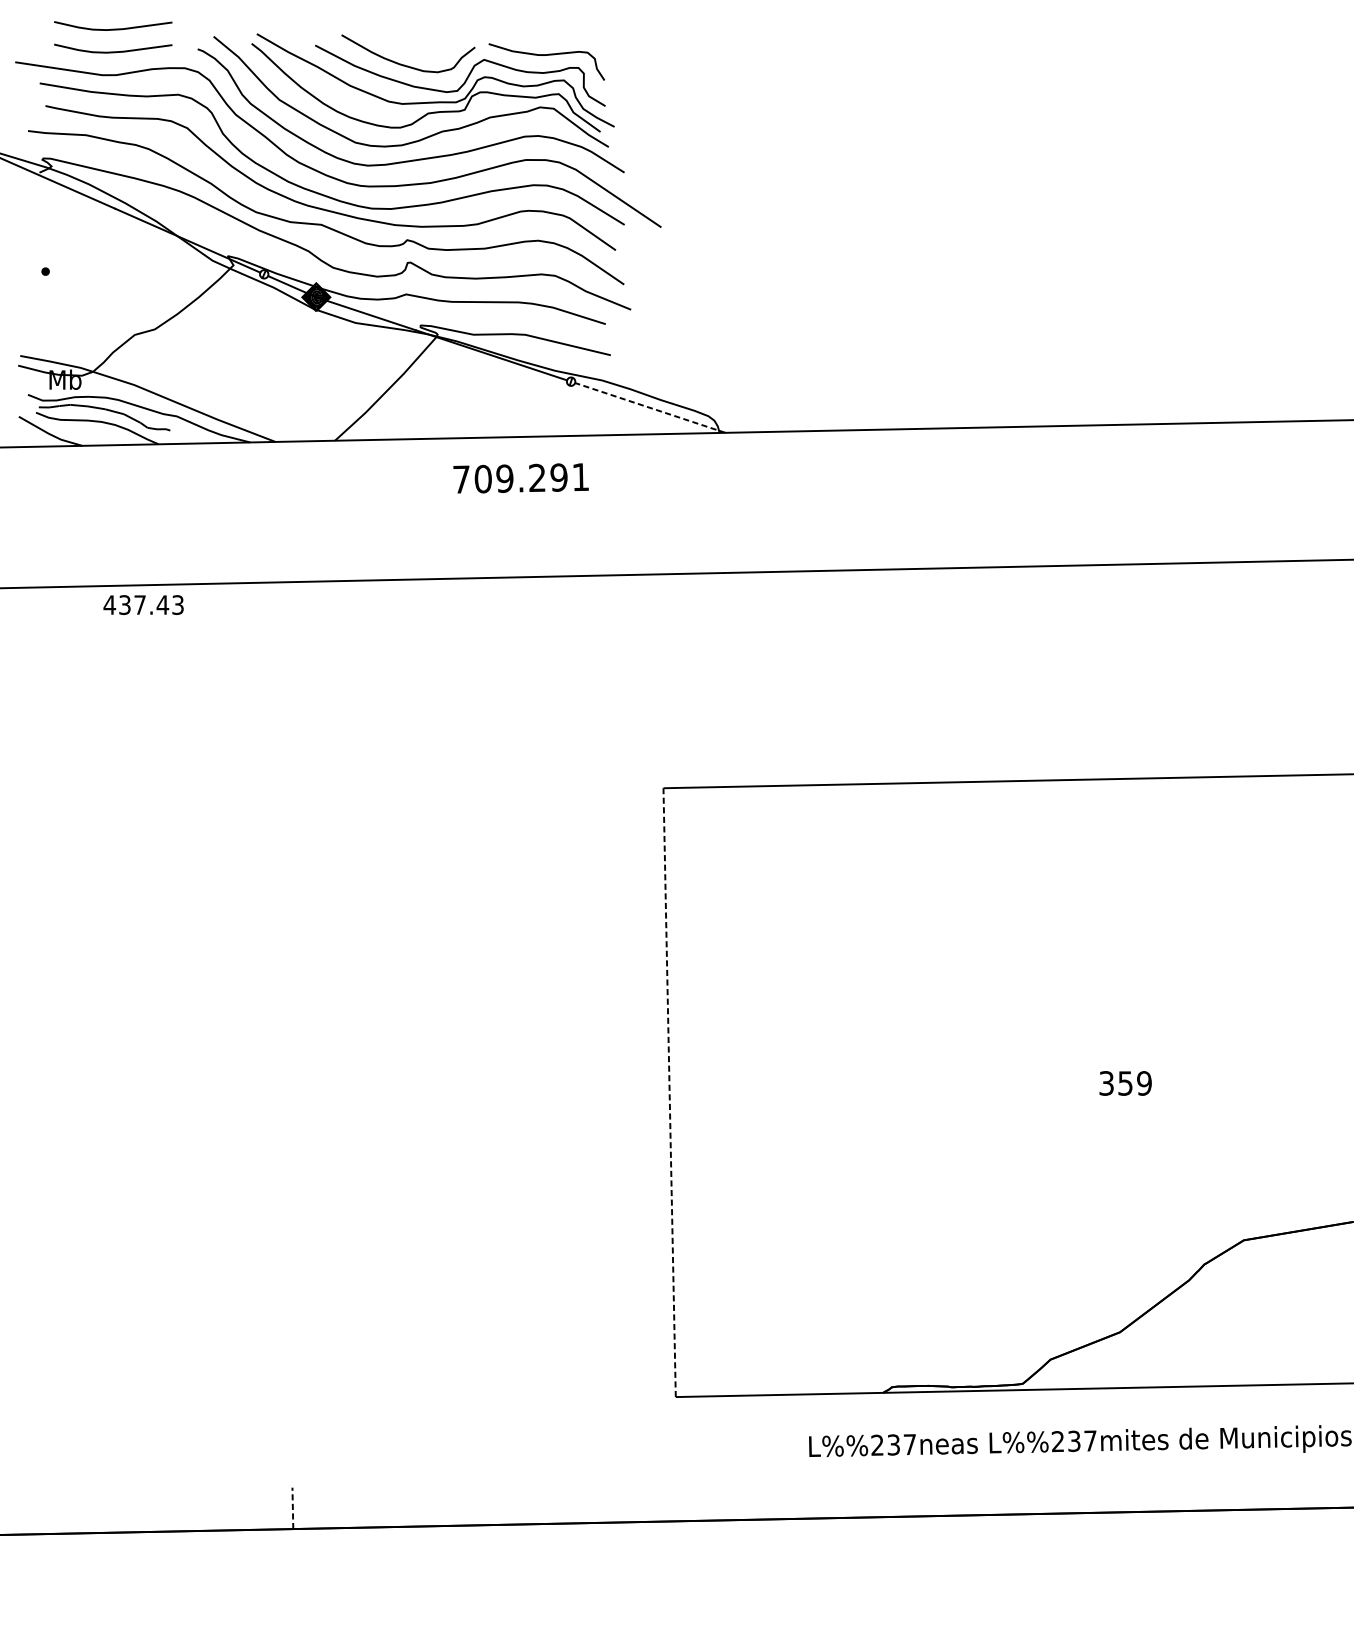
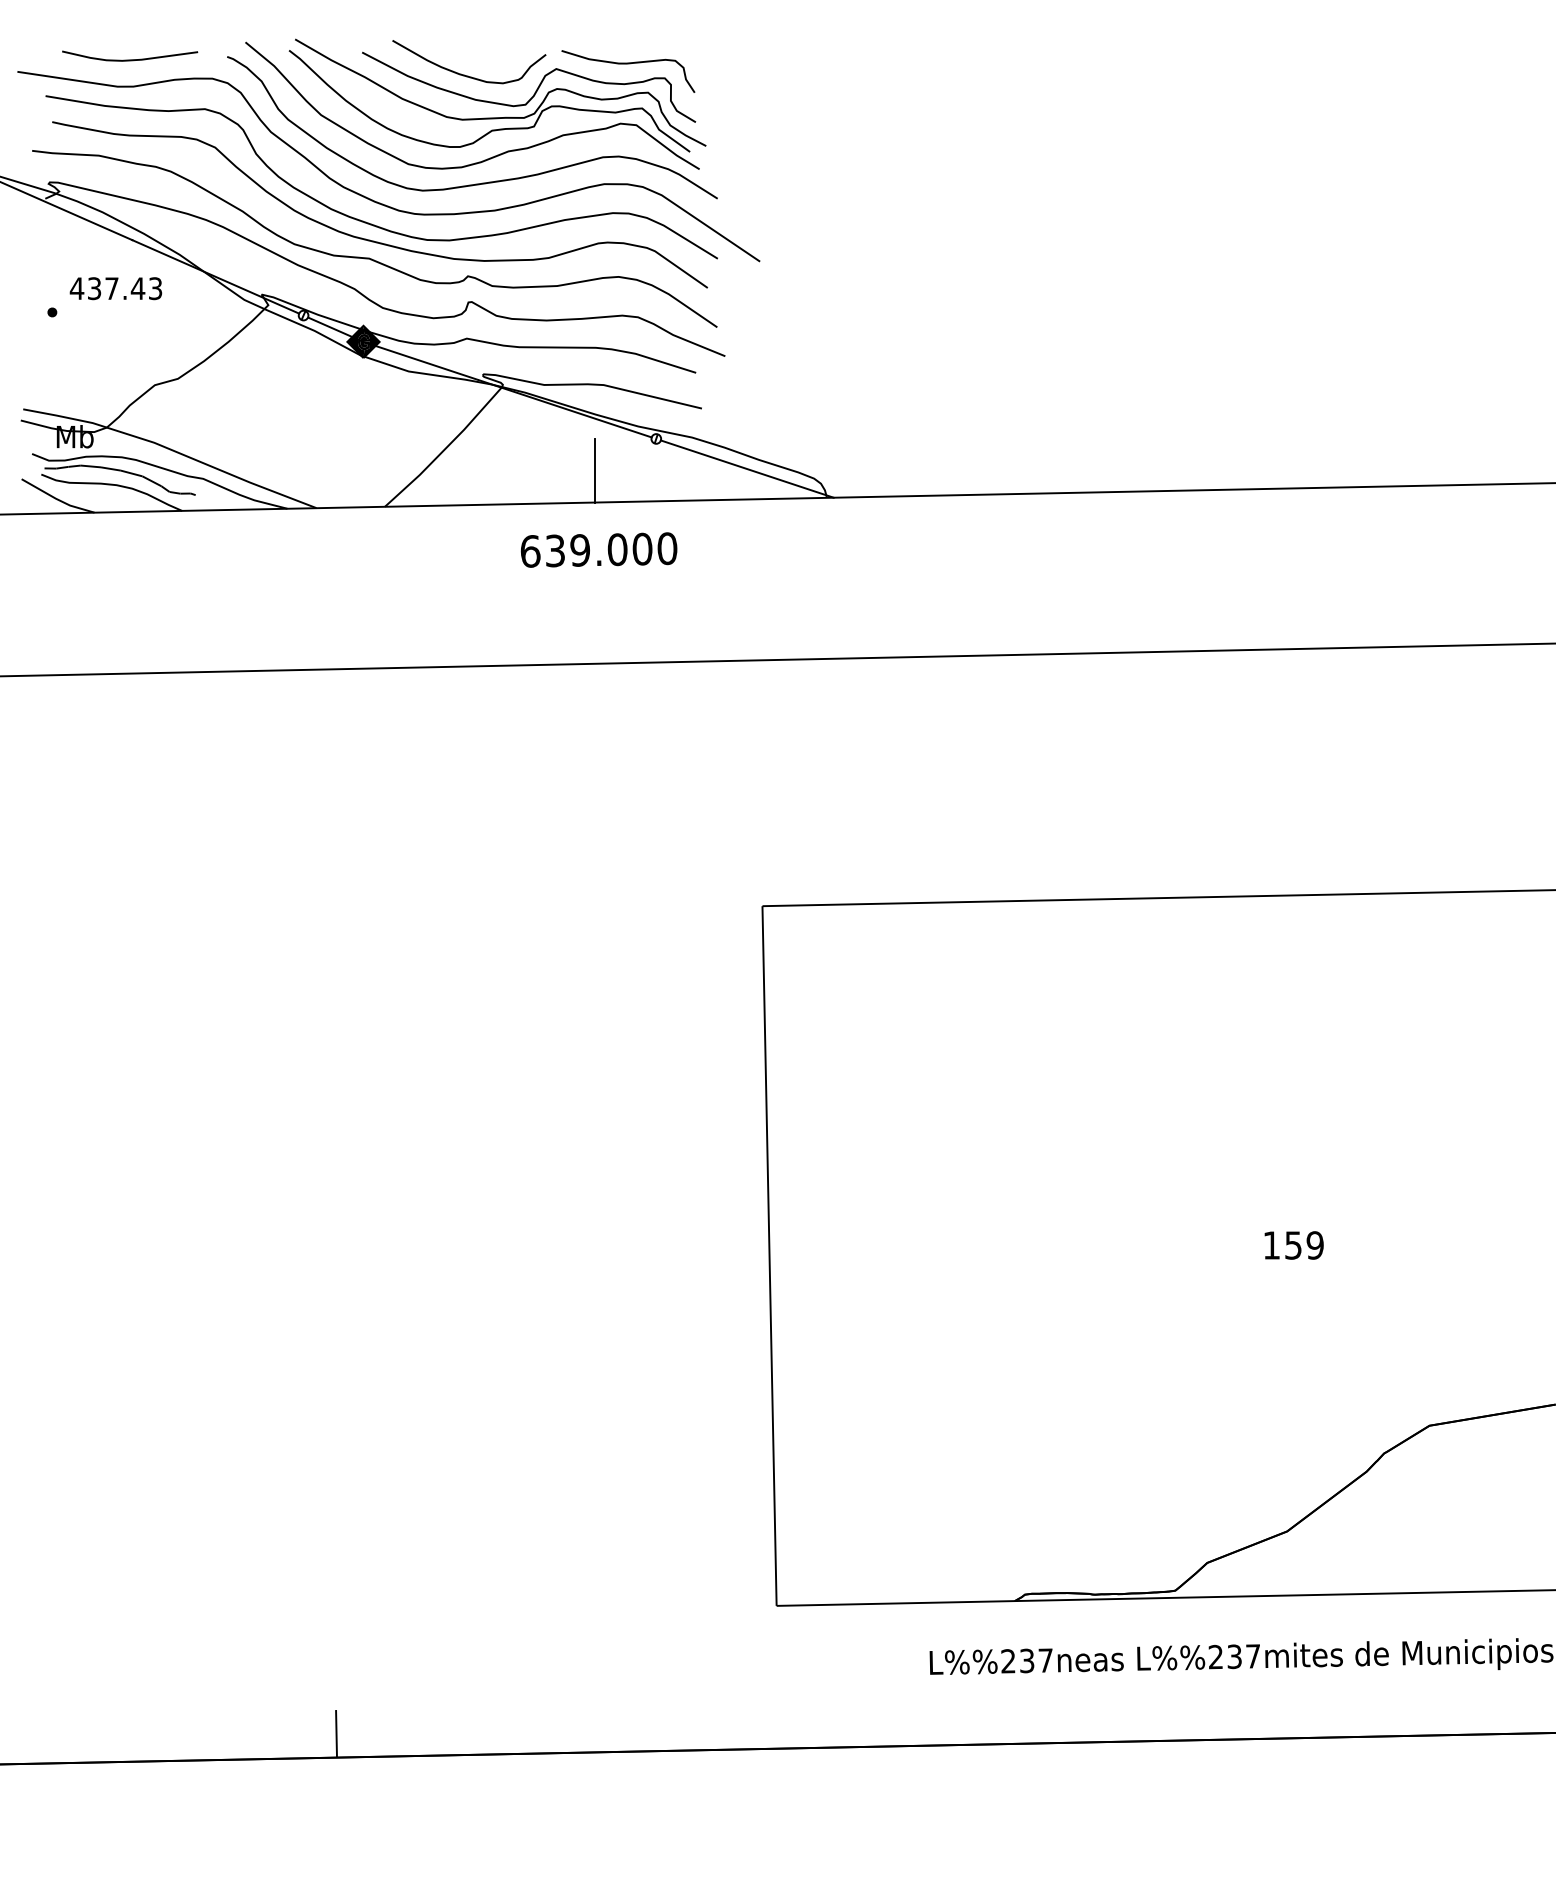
curve: (113, 28) -> (130, 33), removed
line: (649, 407) -> (746, 468), dashed -> solid
line: (518, 409) -> (595, 470), added
text: (520, 477) -> (598, 549), 709.291 -> 639.000
text: (143, 604) -> (115, 288), moved
text: (1106, 1083) -> (1271, 1245), 359 -> 159
line: (669, 1093) -> (769, 1256), dashed -> solid
line: (292, 1508) -> (336, 1733), dashed -> solid

